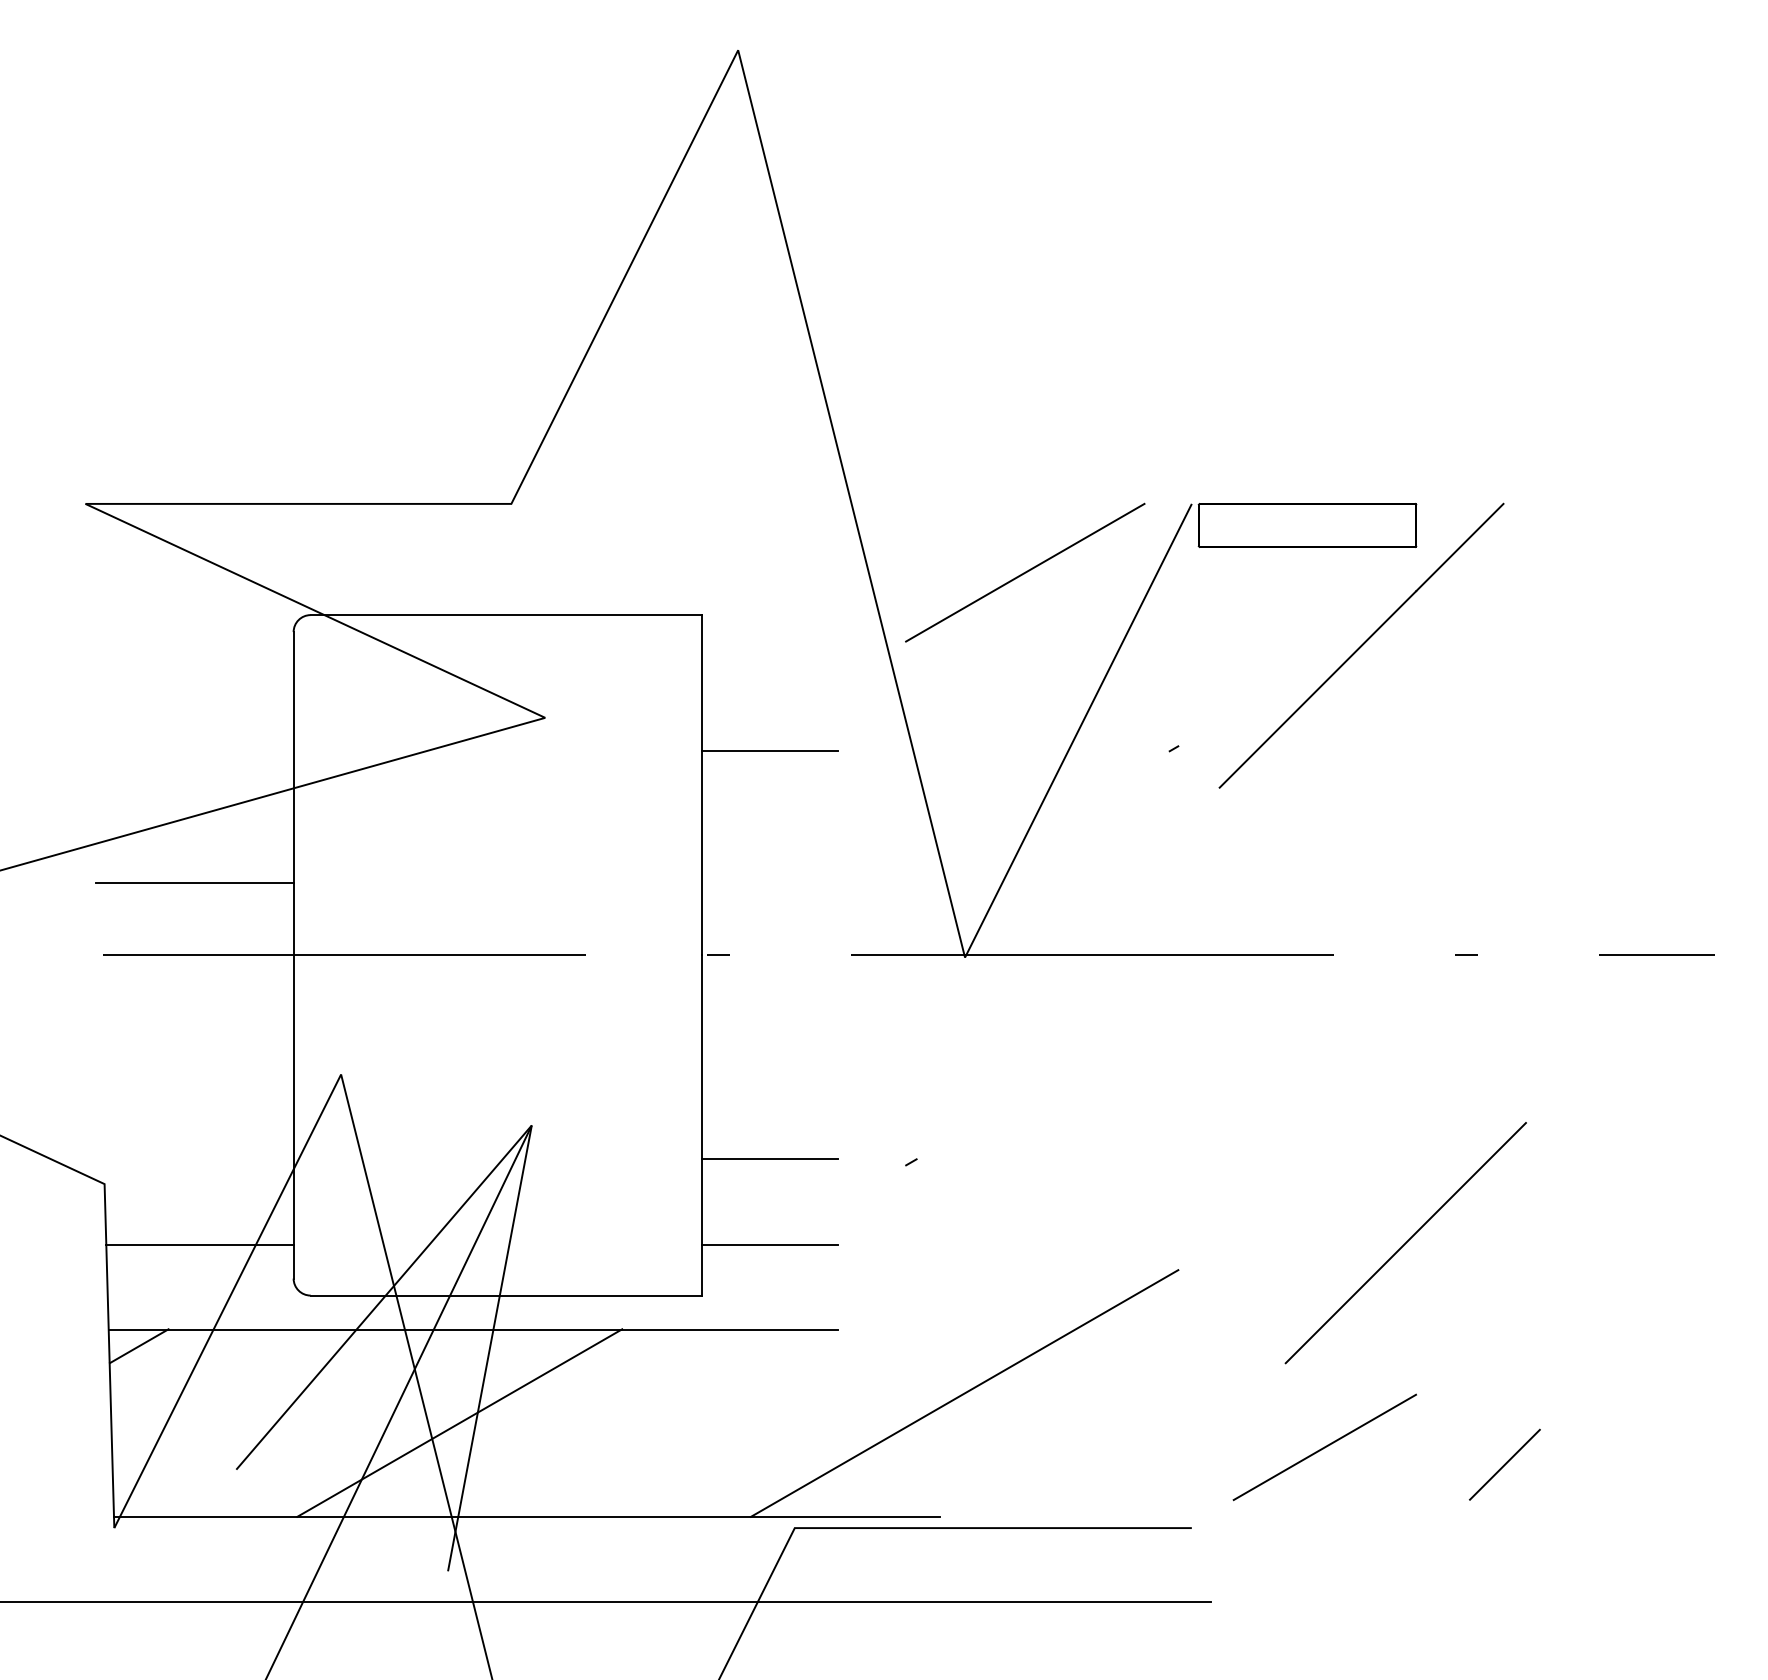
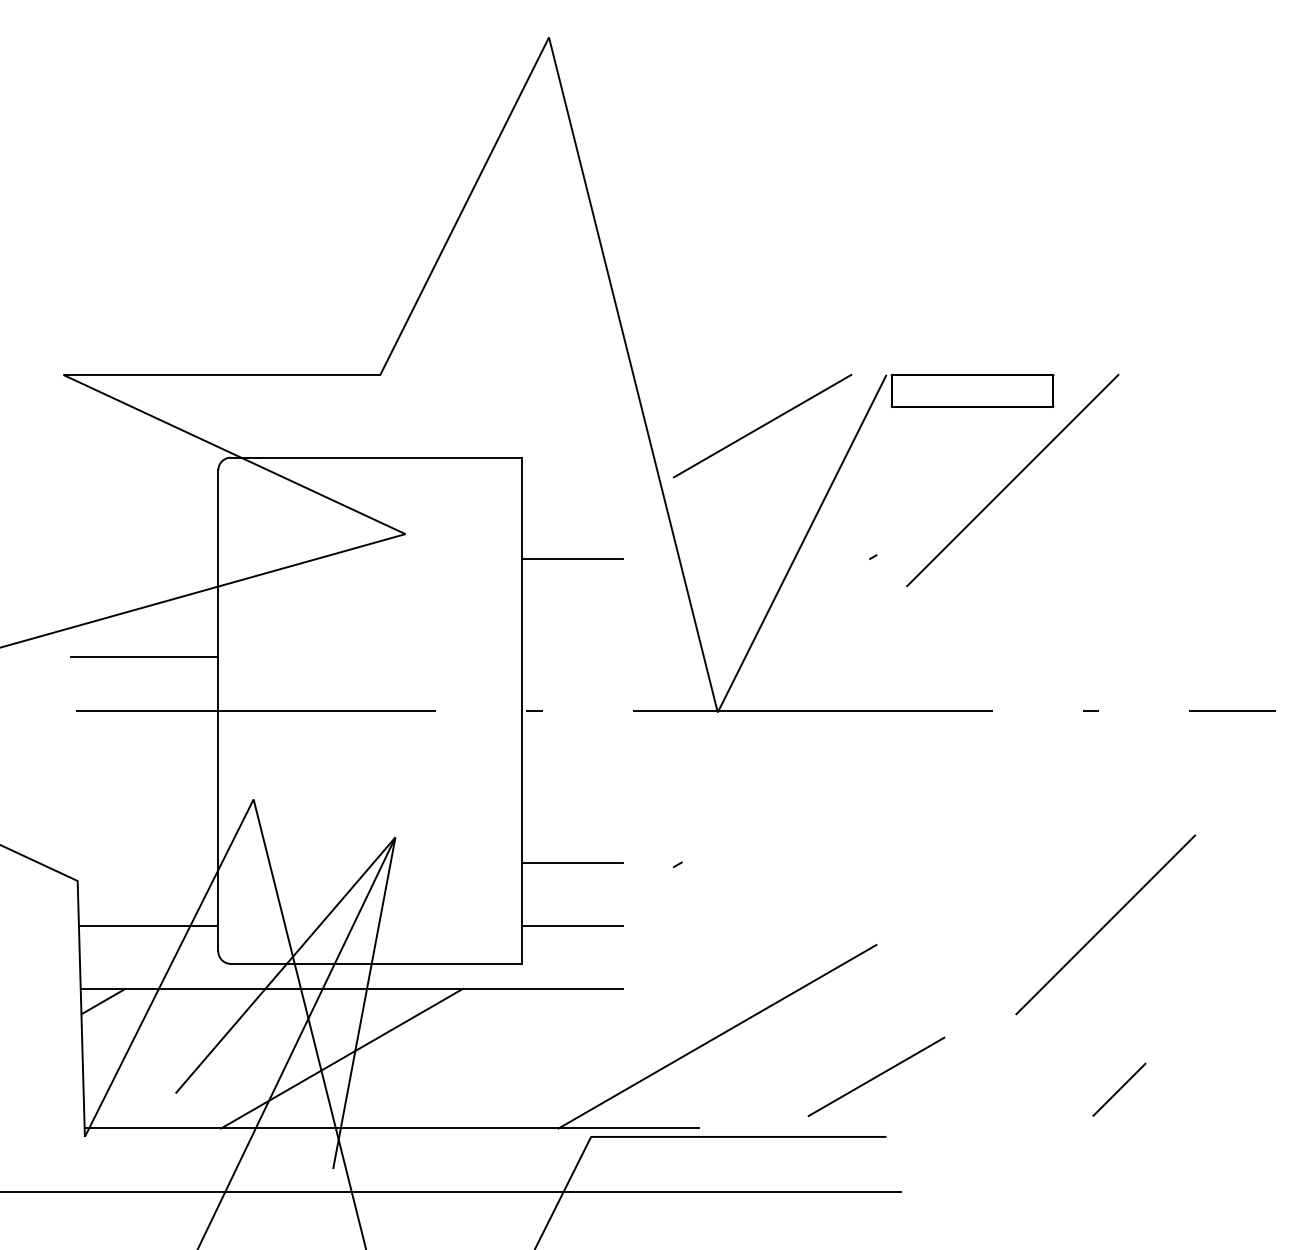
line: (1405, 1242) -> (1105, 924), moved
line: (1324, 1446) -> (876, 1076), moved

